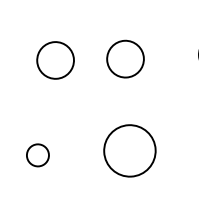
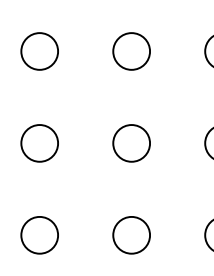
circle: (55, 60) -> (39, 143), moved
circle: (129, 151) -> (131, 235), size x0.71
circle: (37, 155) -> (39, 235), size x1.67

